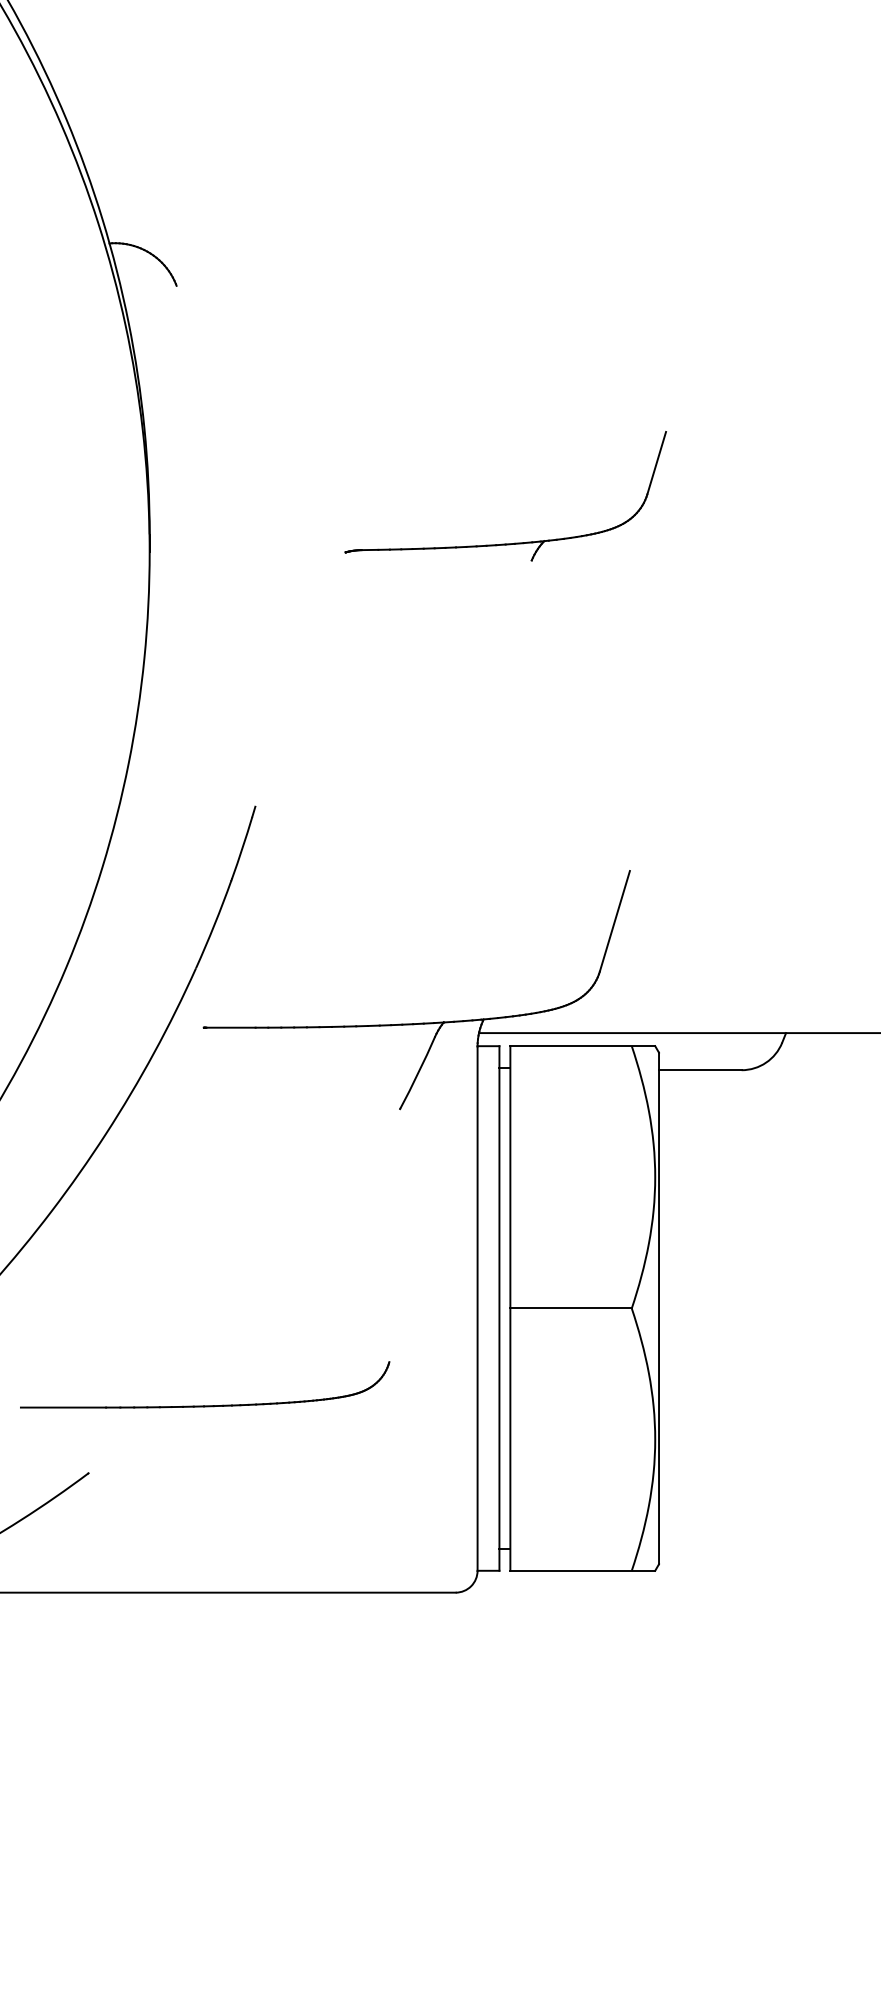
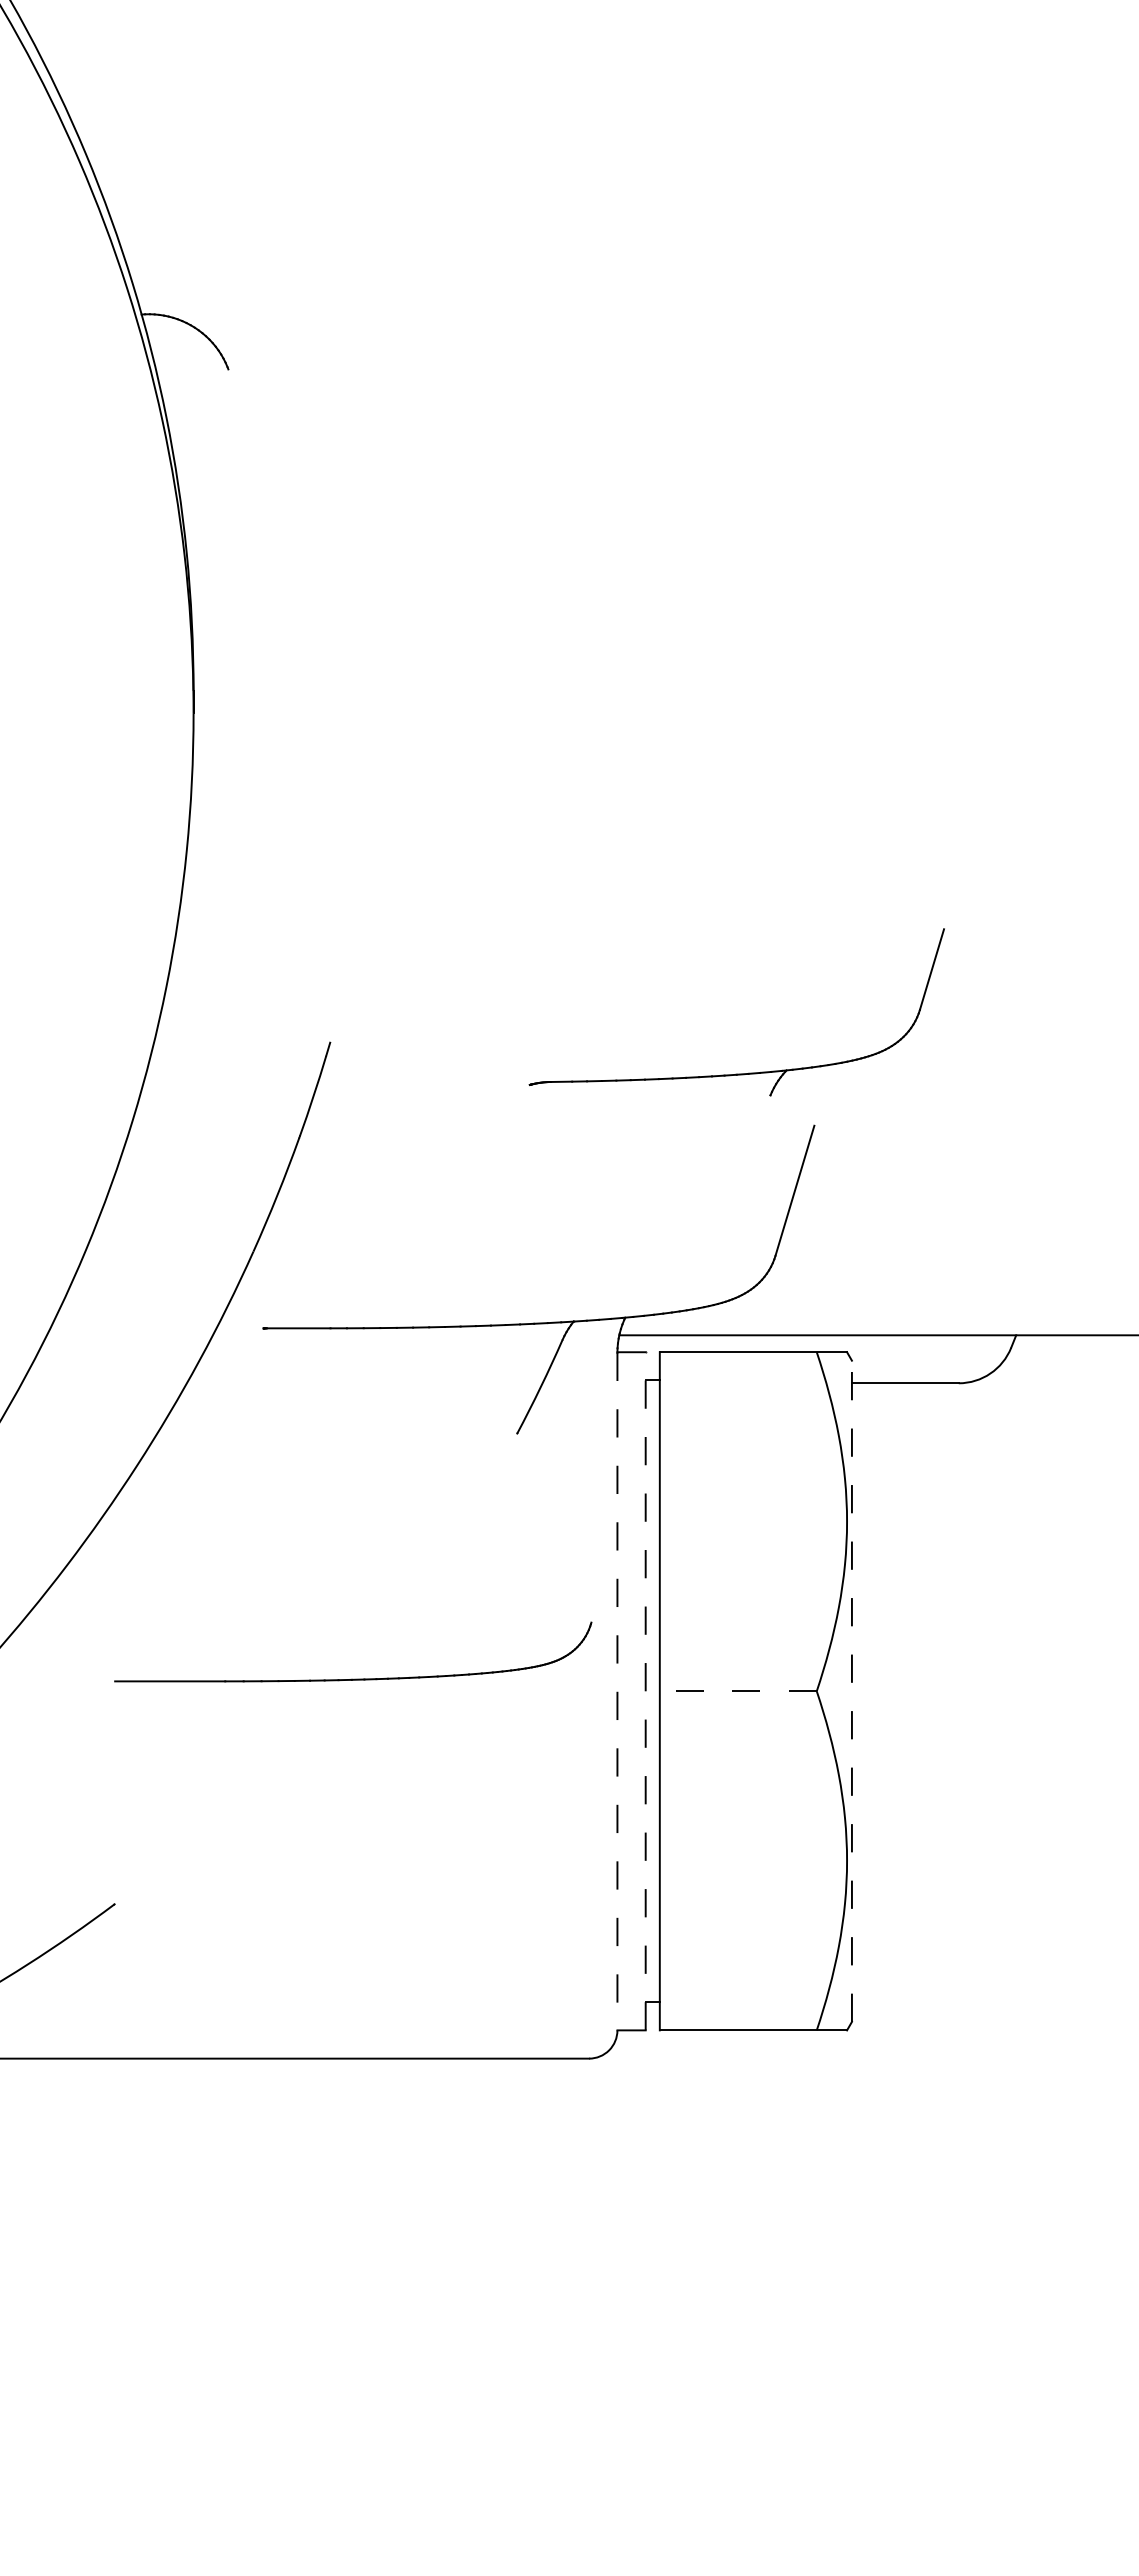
part: (505, 543) -> (736, 1073), moved
line: (499, 1307) -> (645, 1690), solid -> dashed
line: (477, 1308) -> (617, 1691), solid -> dashed
line: (570, 1308) -> (737, 1691), solid -> dashed
line: (658, 1308) -> (851, 1691), solid -> dashed
part: (205, 1405) -> (353, 1678), moved

